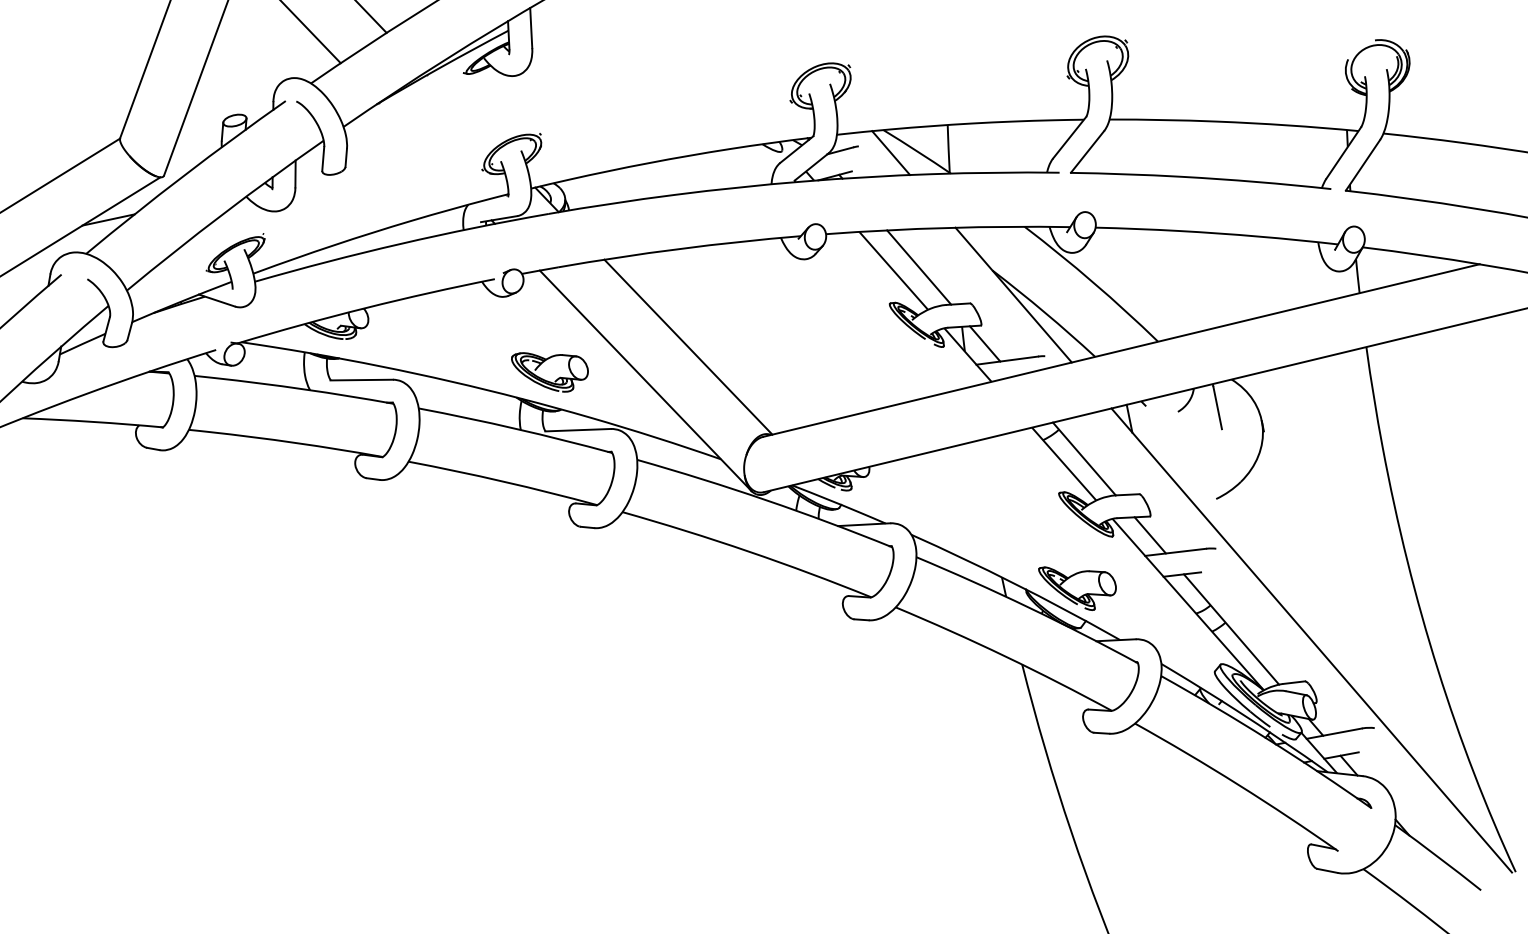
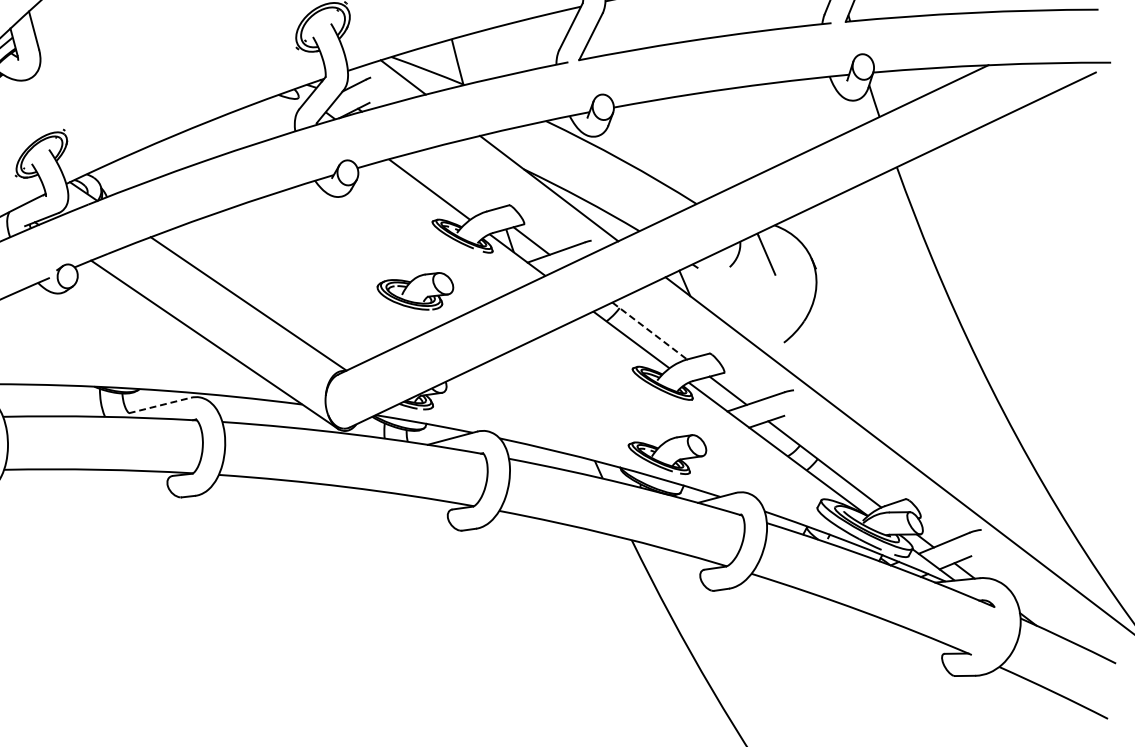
line: (919, 267) -> (453, 181), removed
part: (549, 372) -> (416, 293), moved
line: (578, 430) -> (160, 405), solid -> dashed
line: (1084, 459) -> (649, 331), solid -> dashed

